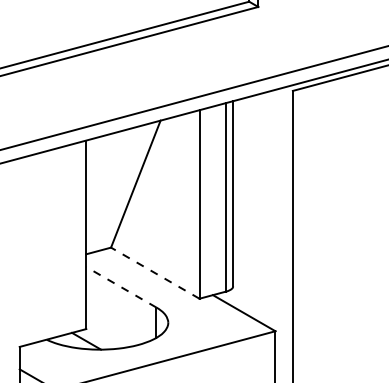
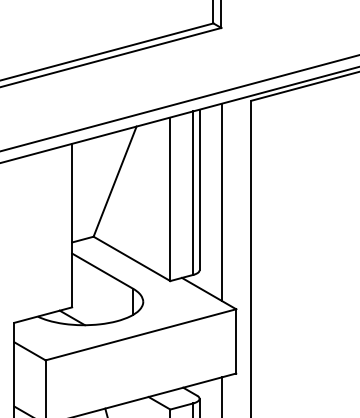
line: (259, 208) -> (222, 202), added
line: (154, 272) -> (131, 258), dashed -> solid
line: (121, 286) -> (102, 270), dashed -> solid

